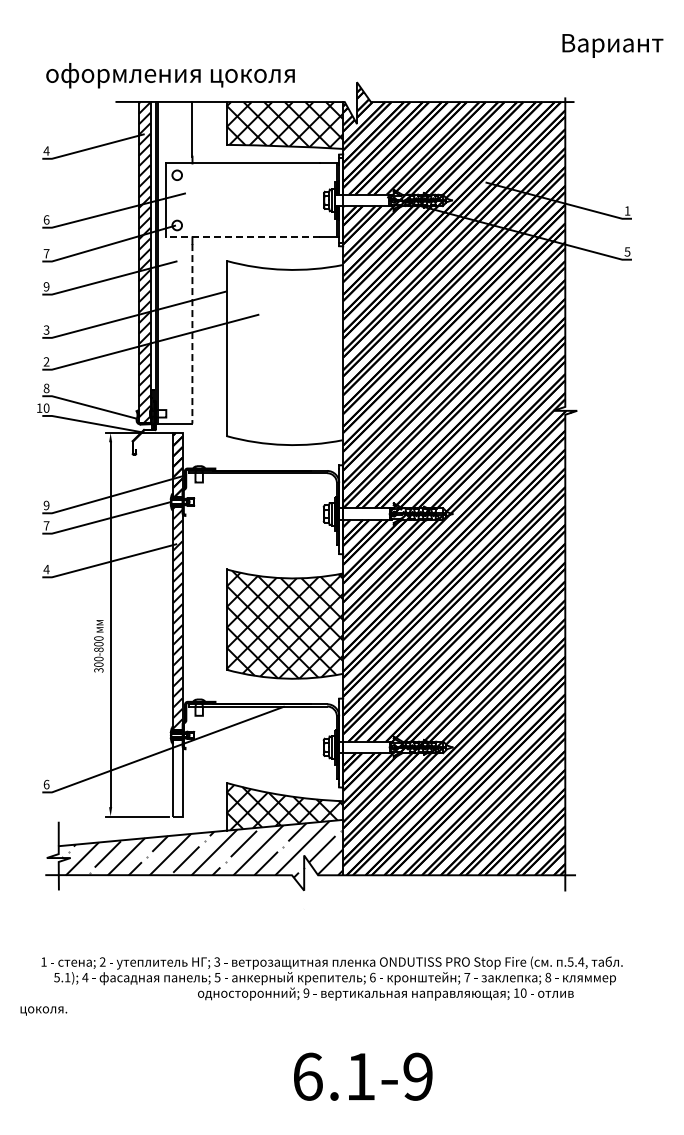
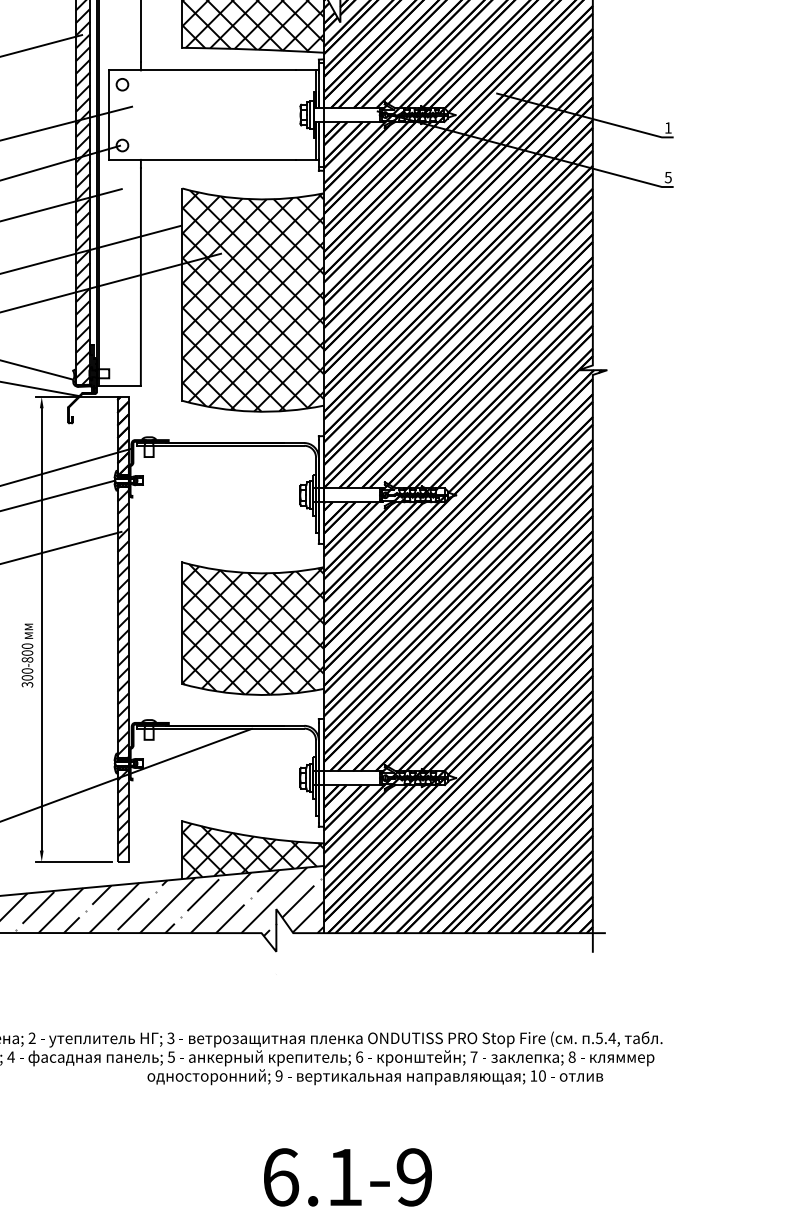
line: (242, 237) -> (201, 160), dashed -> solid
line: (192, 333) -> (140, 276), dashed -> solid
hatch: (284, 353) -> (252, 300), added
hatch: (177, 775) -> (122, 812), added

